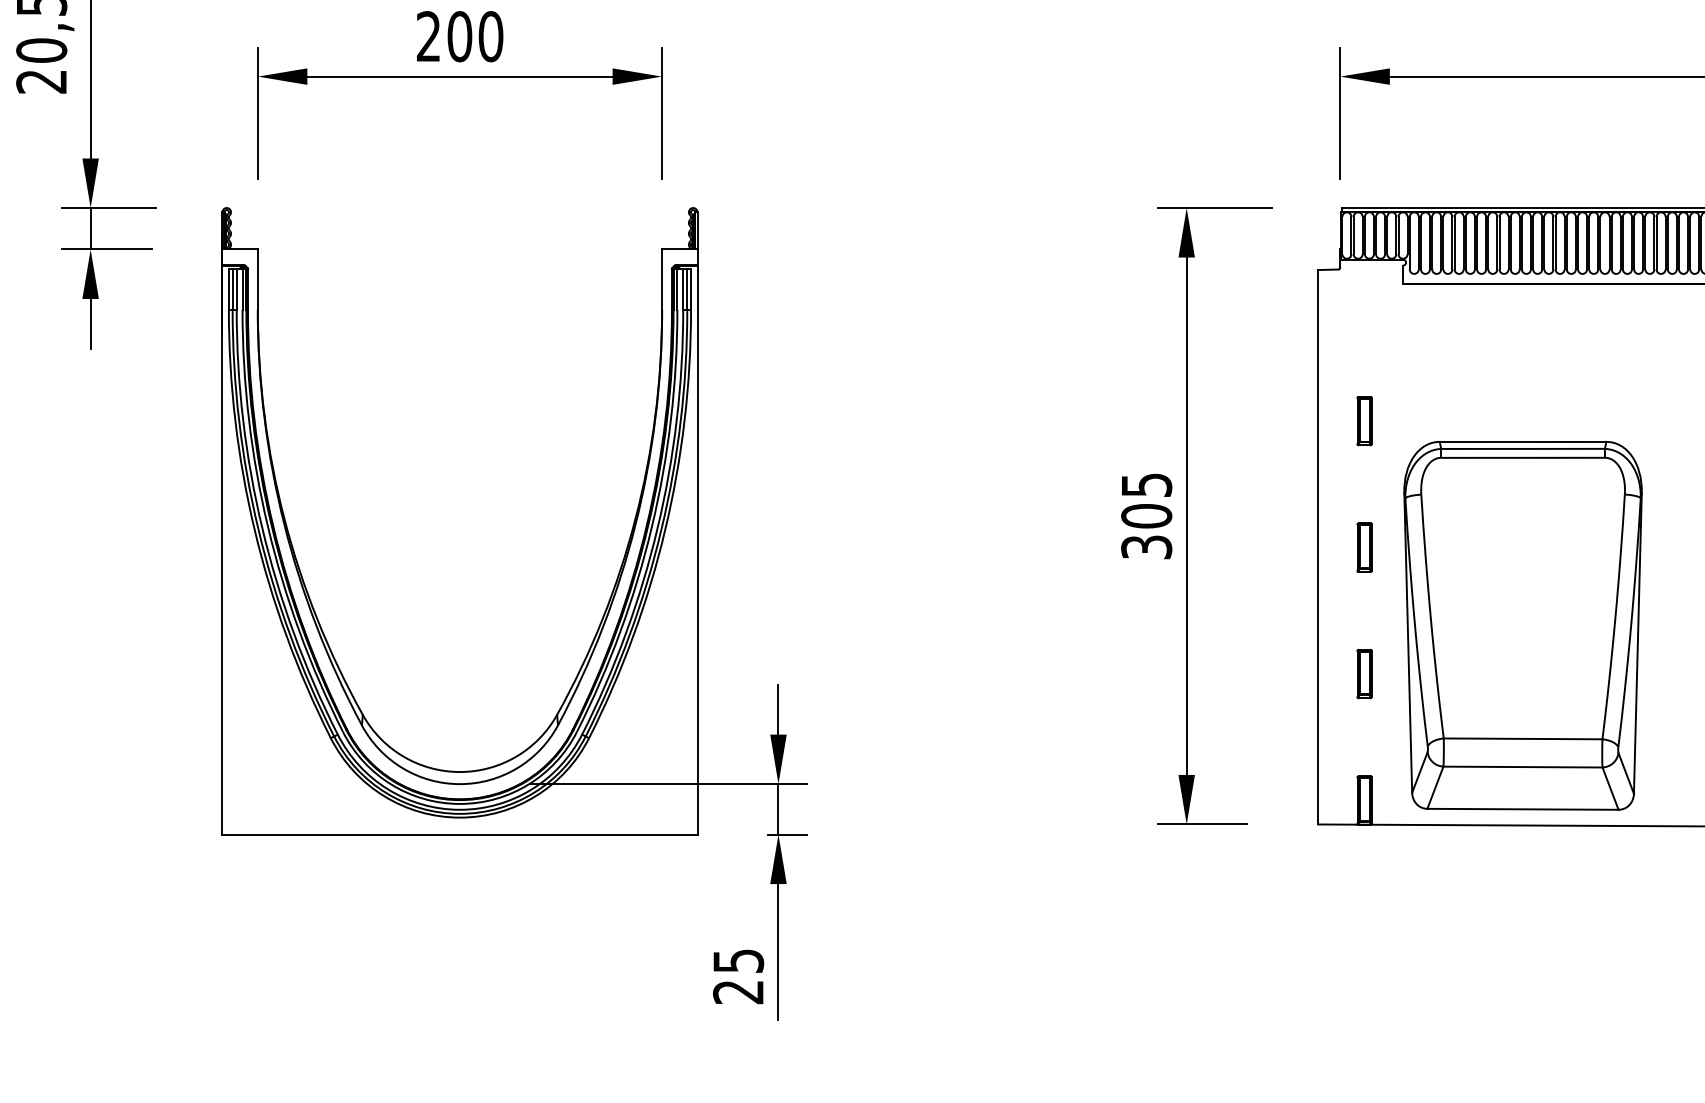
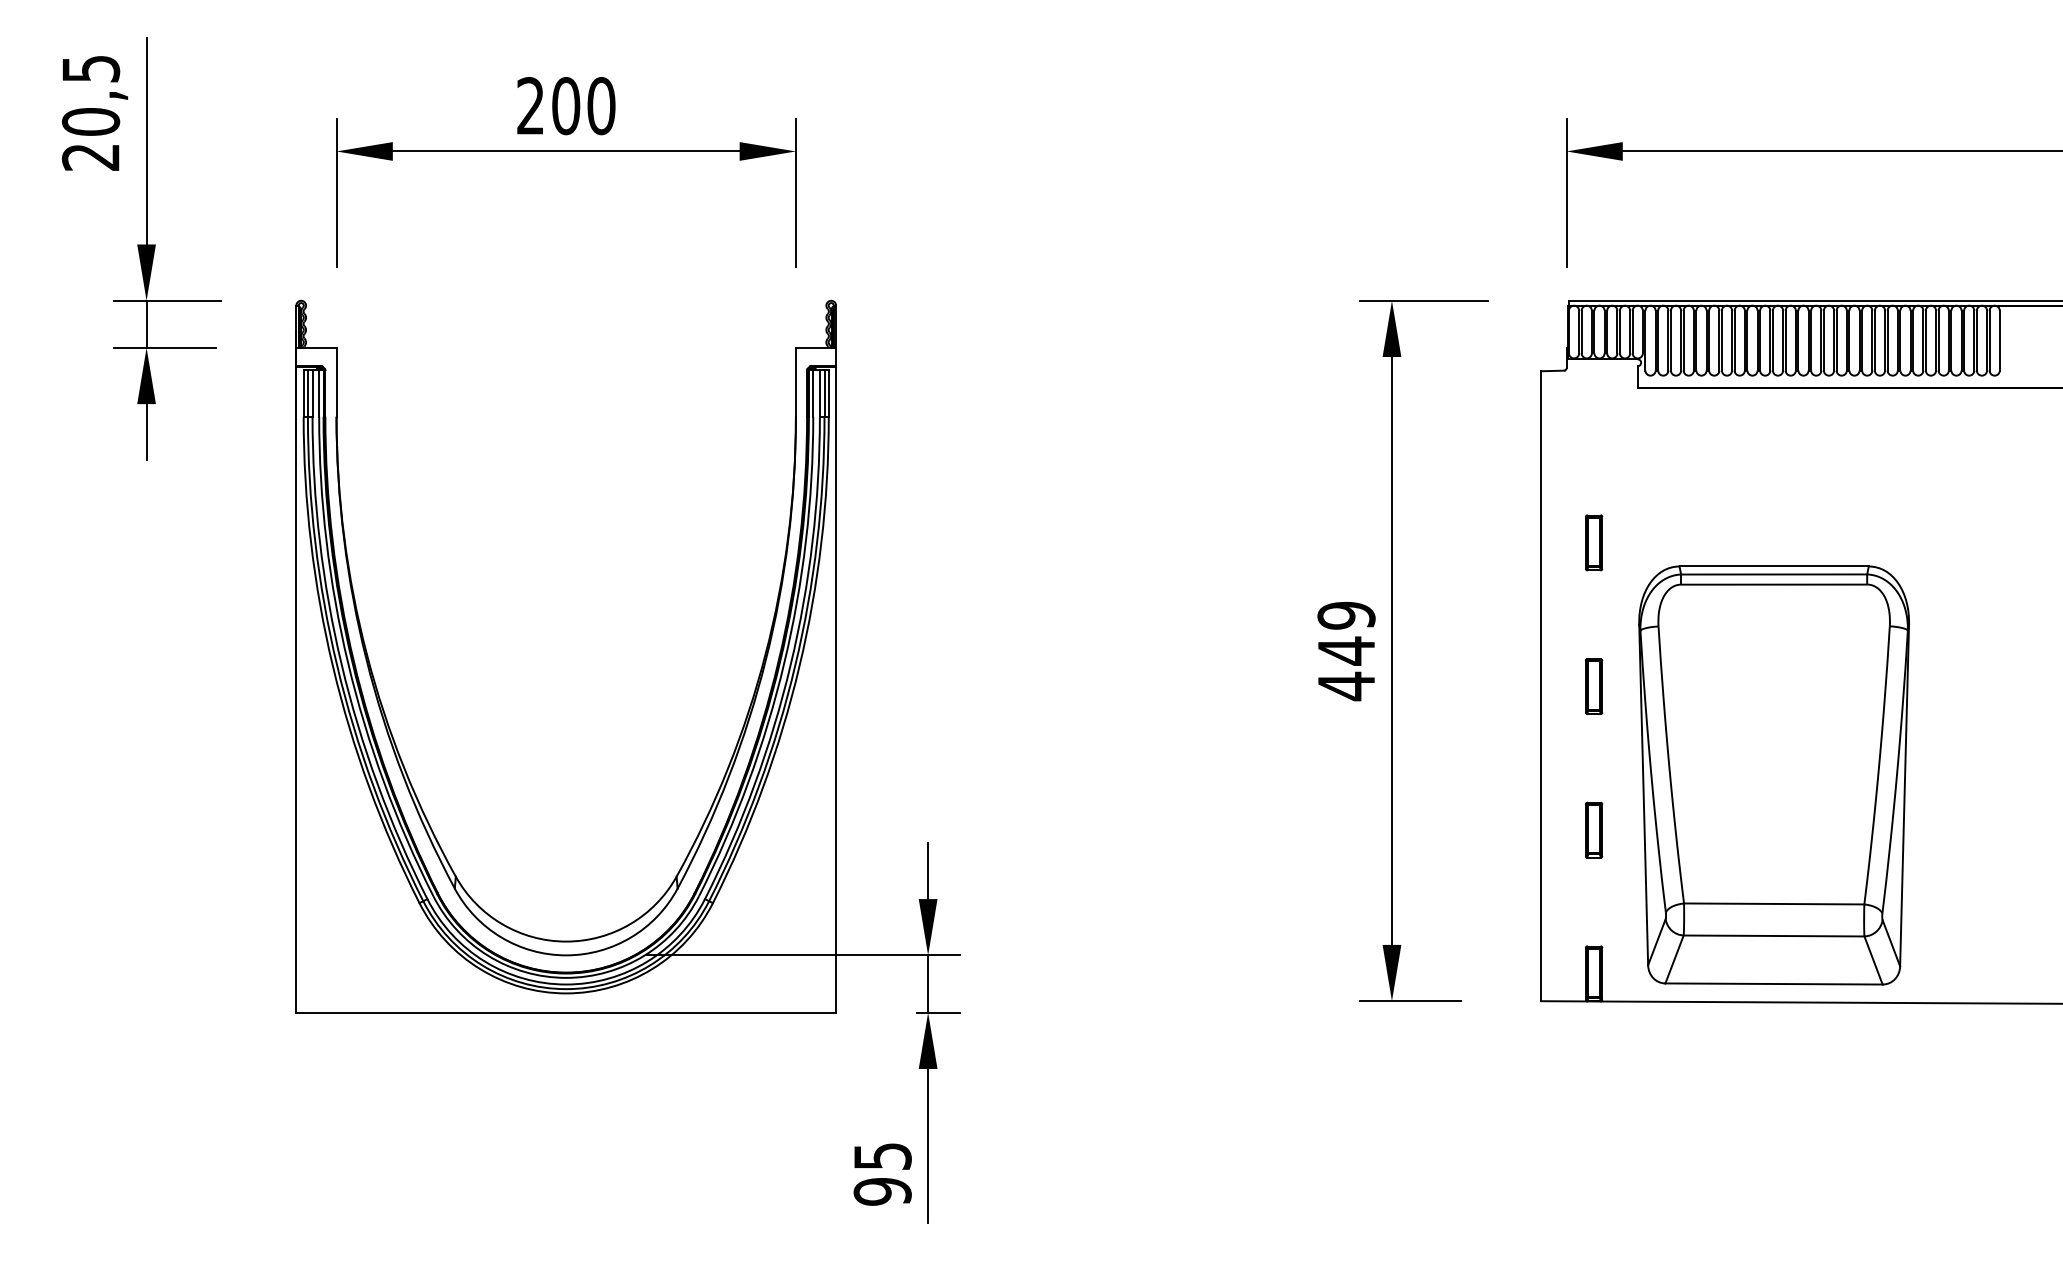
text: (1146, 516) -> (1346, 651), 305 -> 449
text: (738, 991) -> (882, 1191), 25 -> 95

